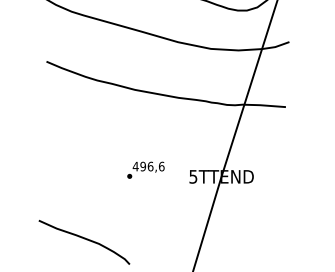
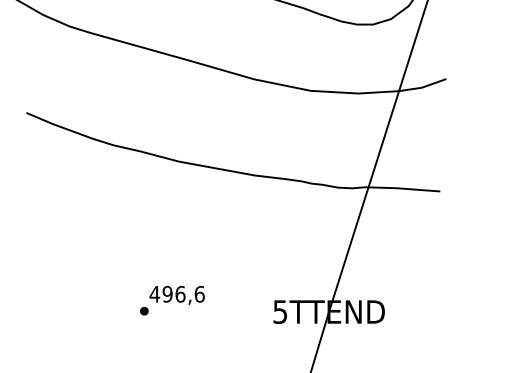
text: (145, 169) -> (171, 299), moved

